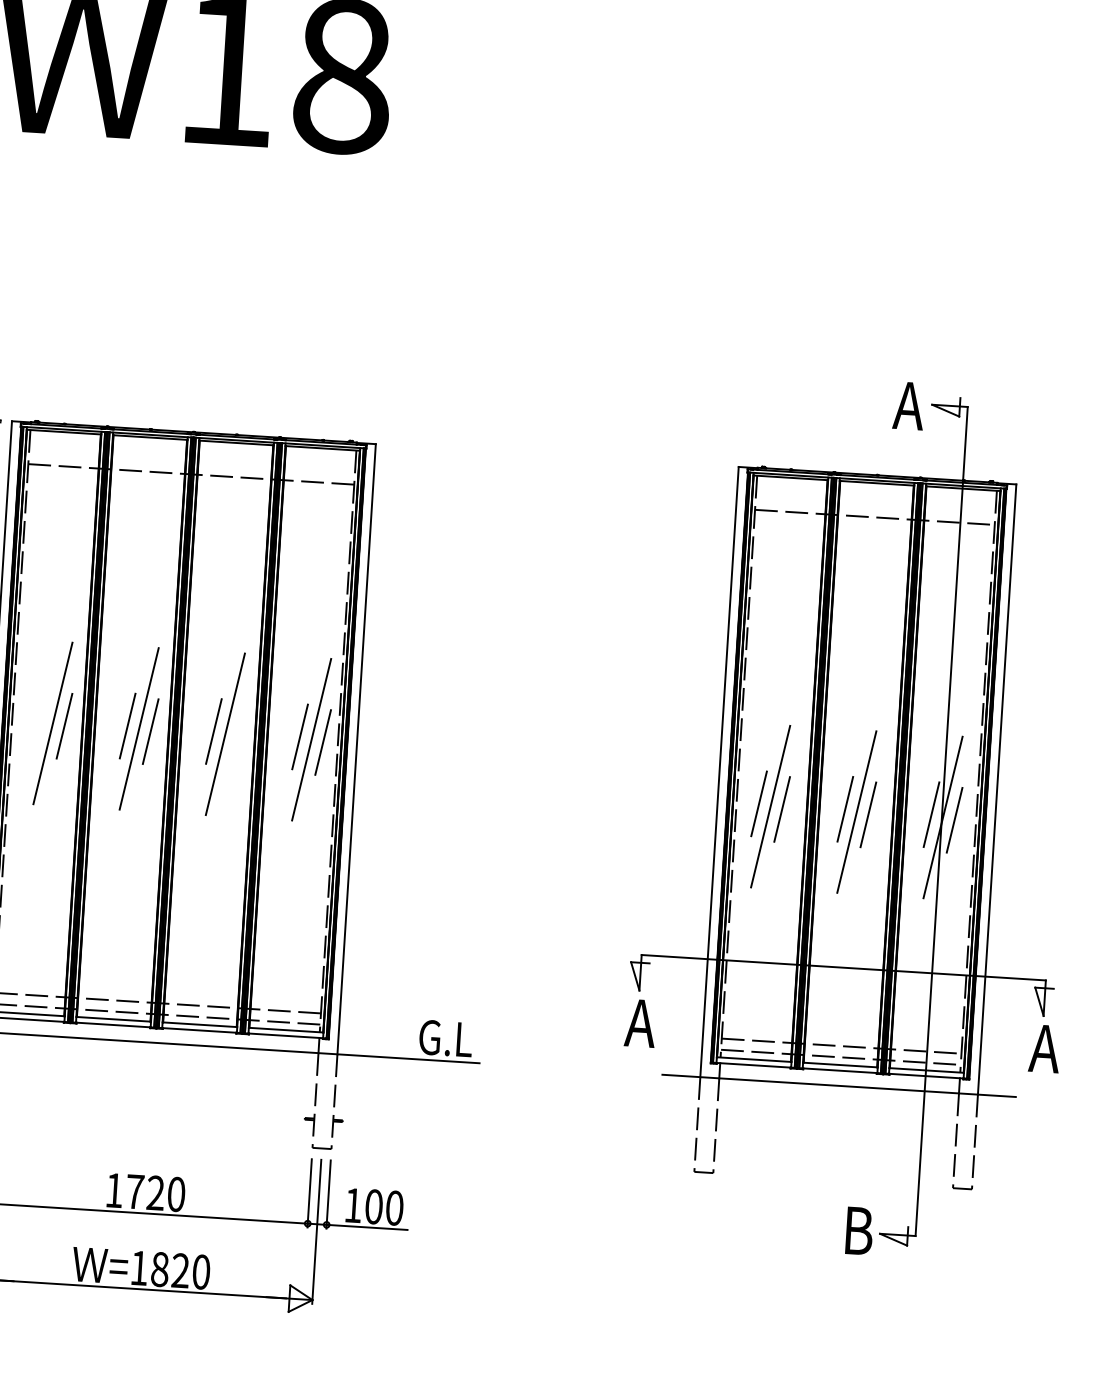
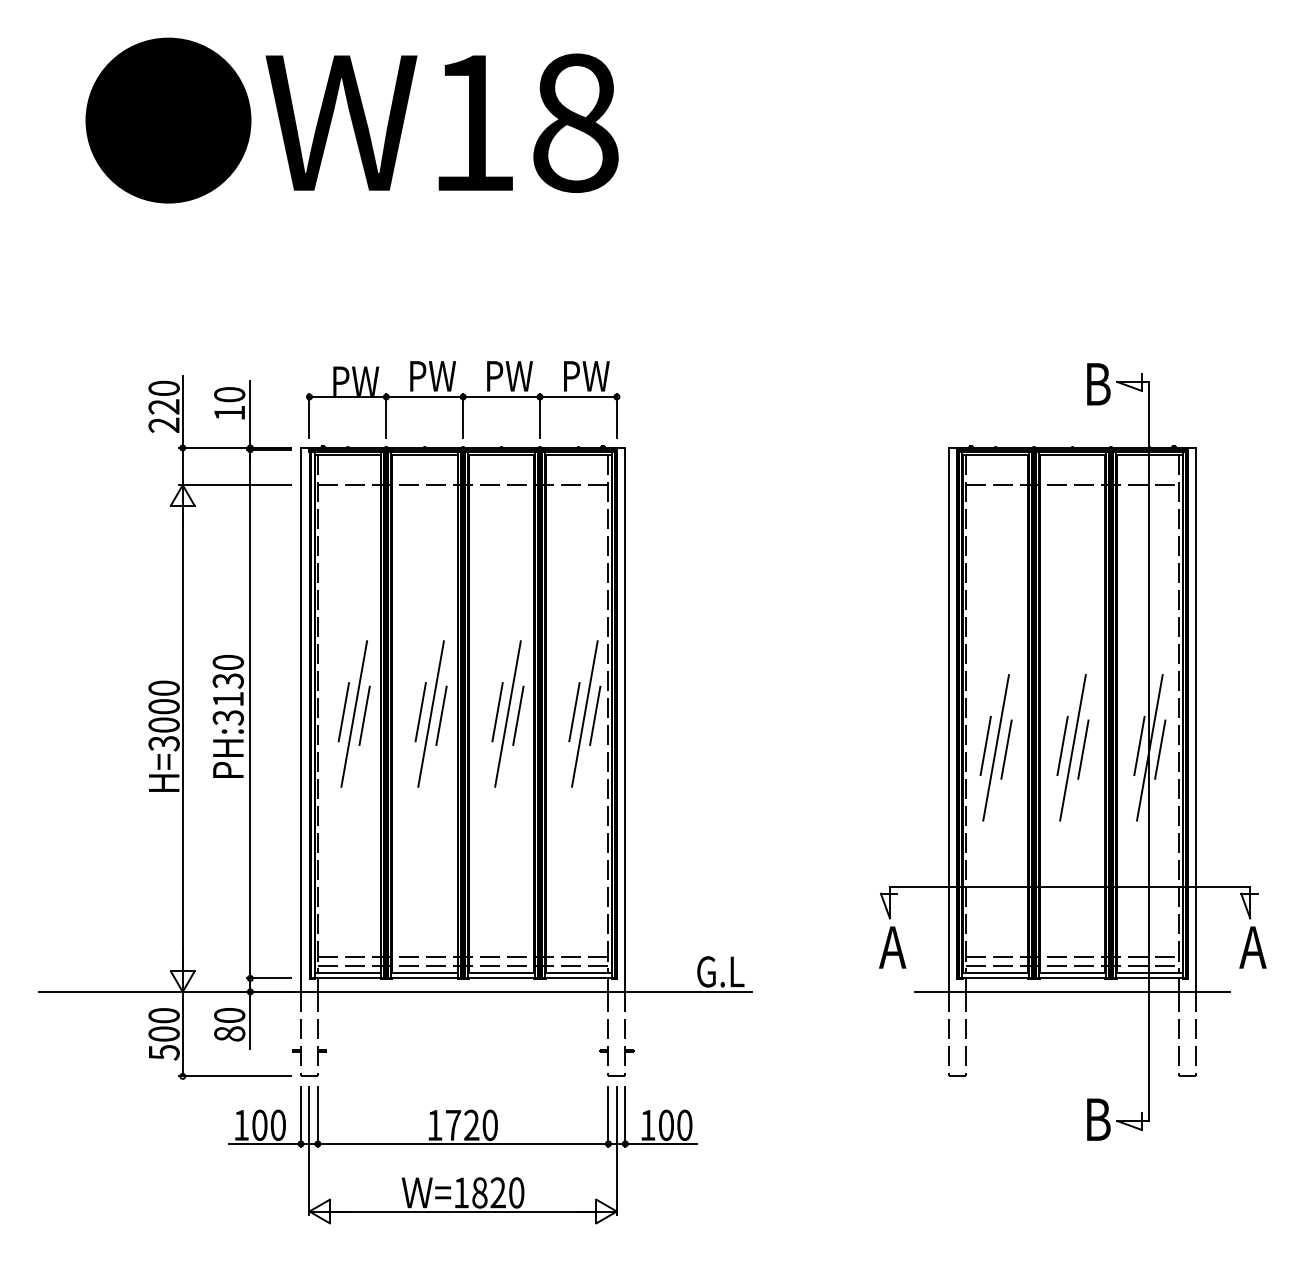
part: (197, 378) -> (463, 399), added
text: (908, 406) -> (1096, 384), A -> B
line: (40, 720) -> (343, 712), added
line: (237, 736) -> (518, 715), added

